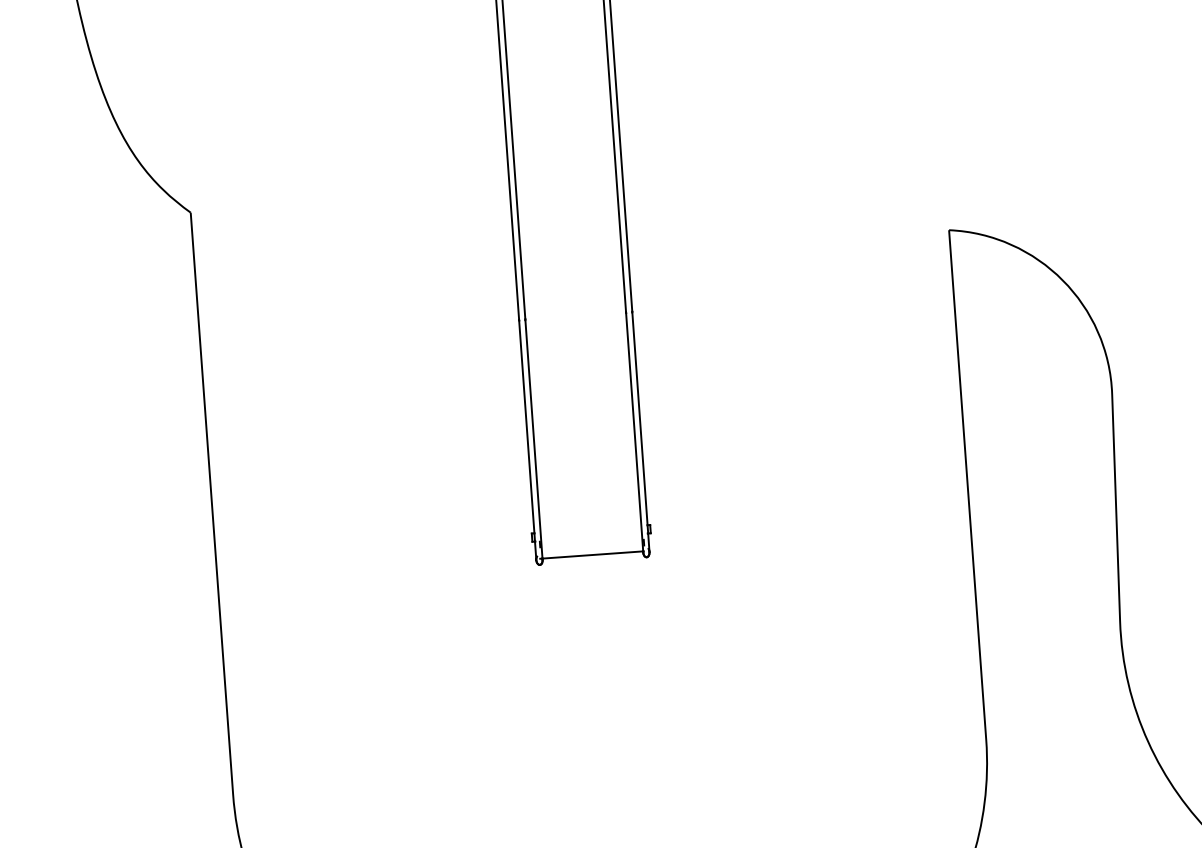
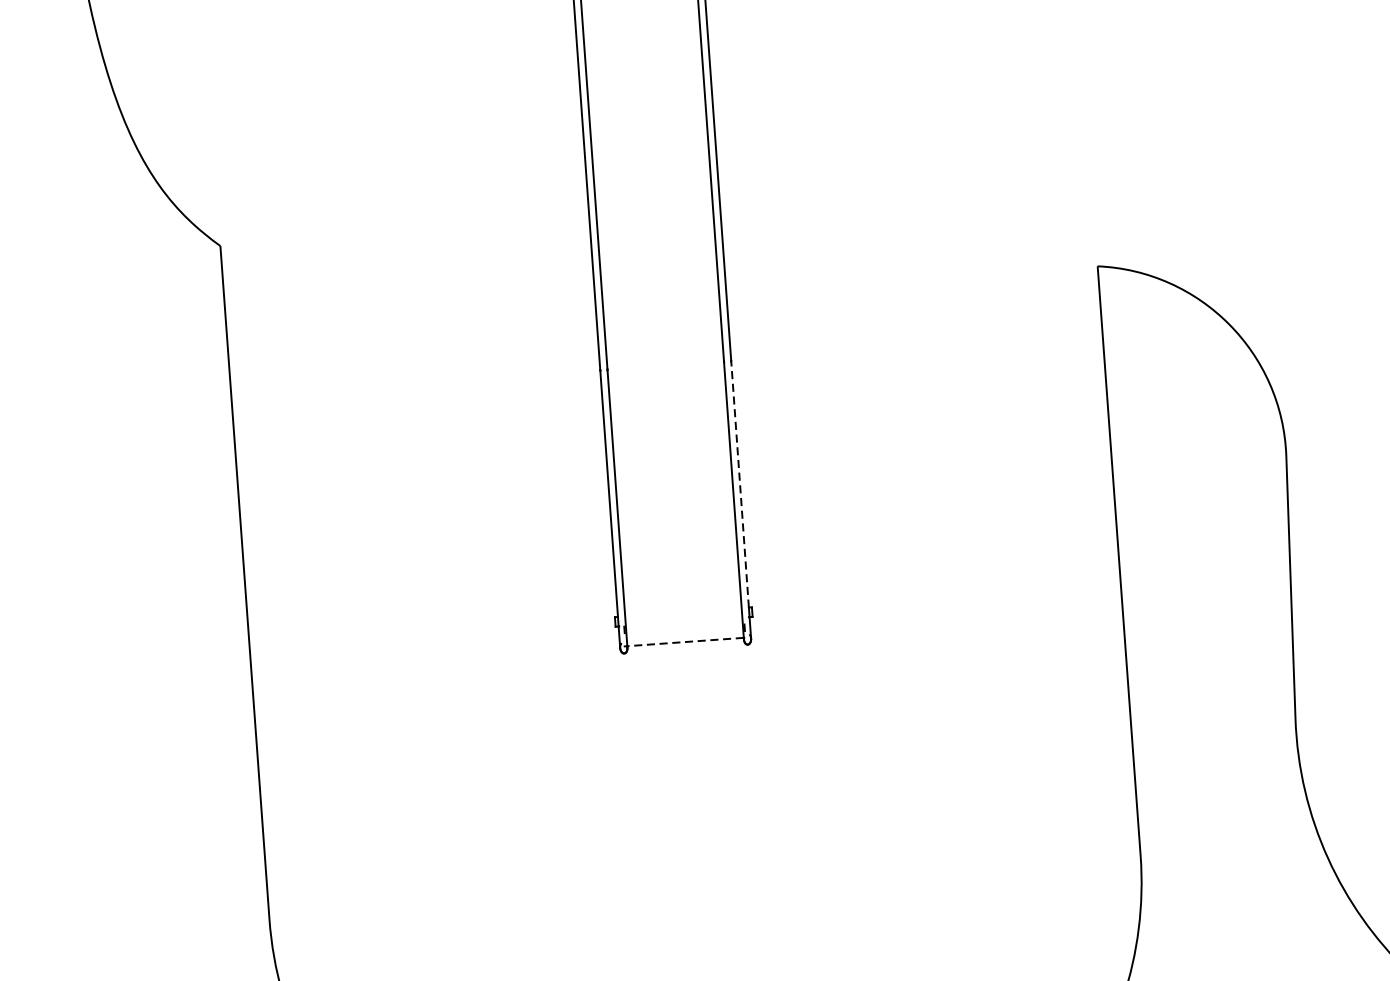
line: (639, 418) -> (739, 484), solid -> dashed
line: (592, 555) -> (685, 642), solid -> dashed

